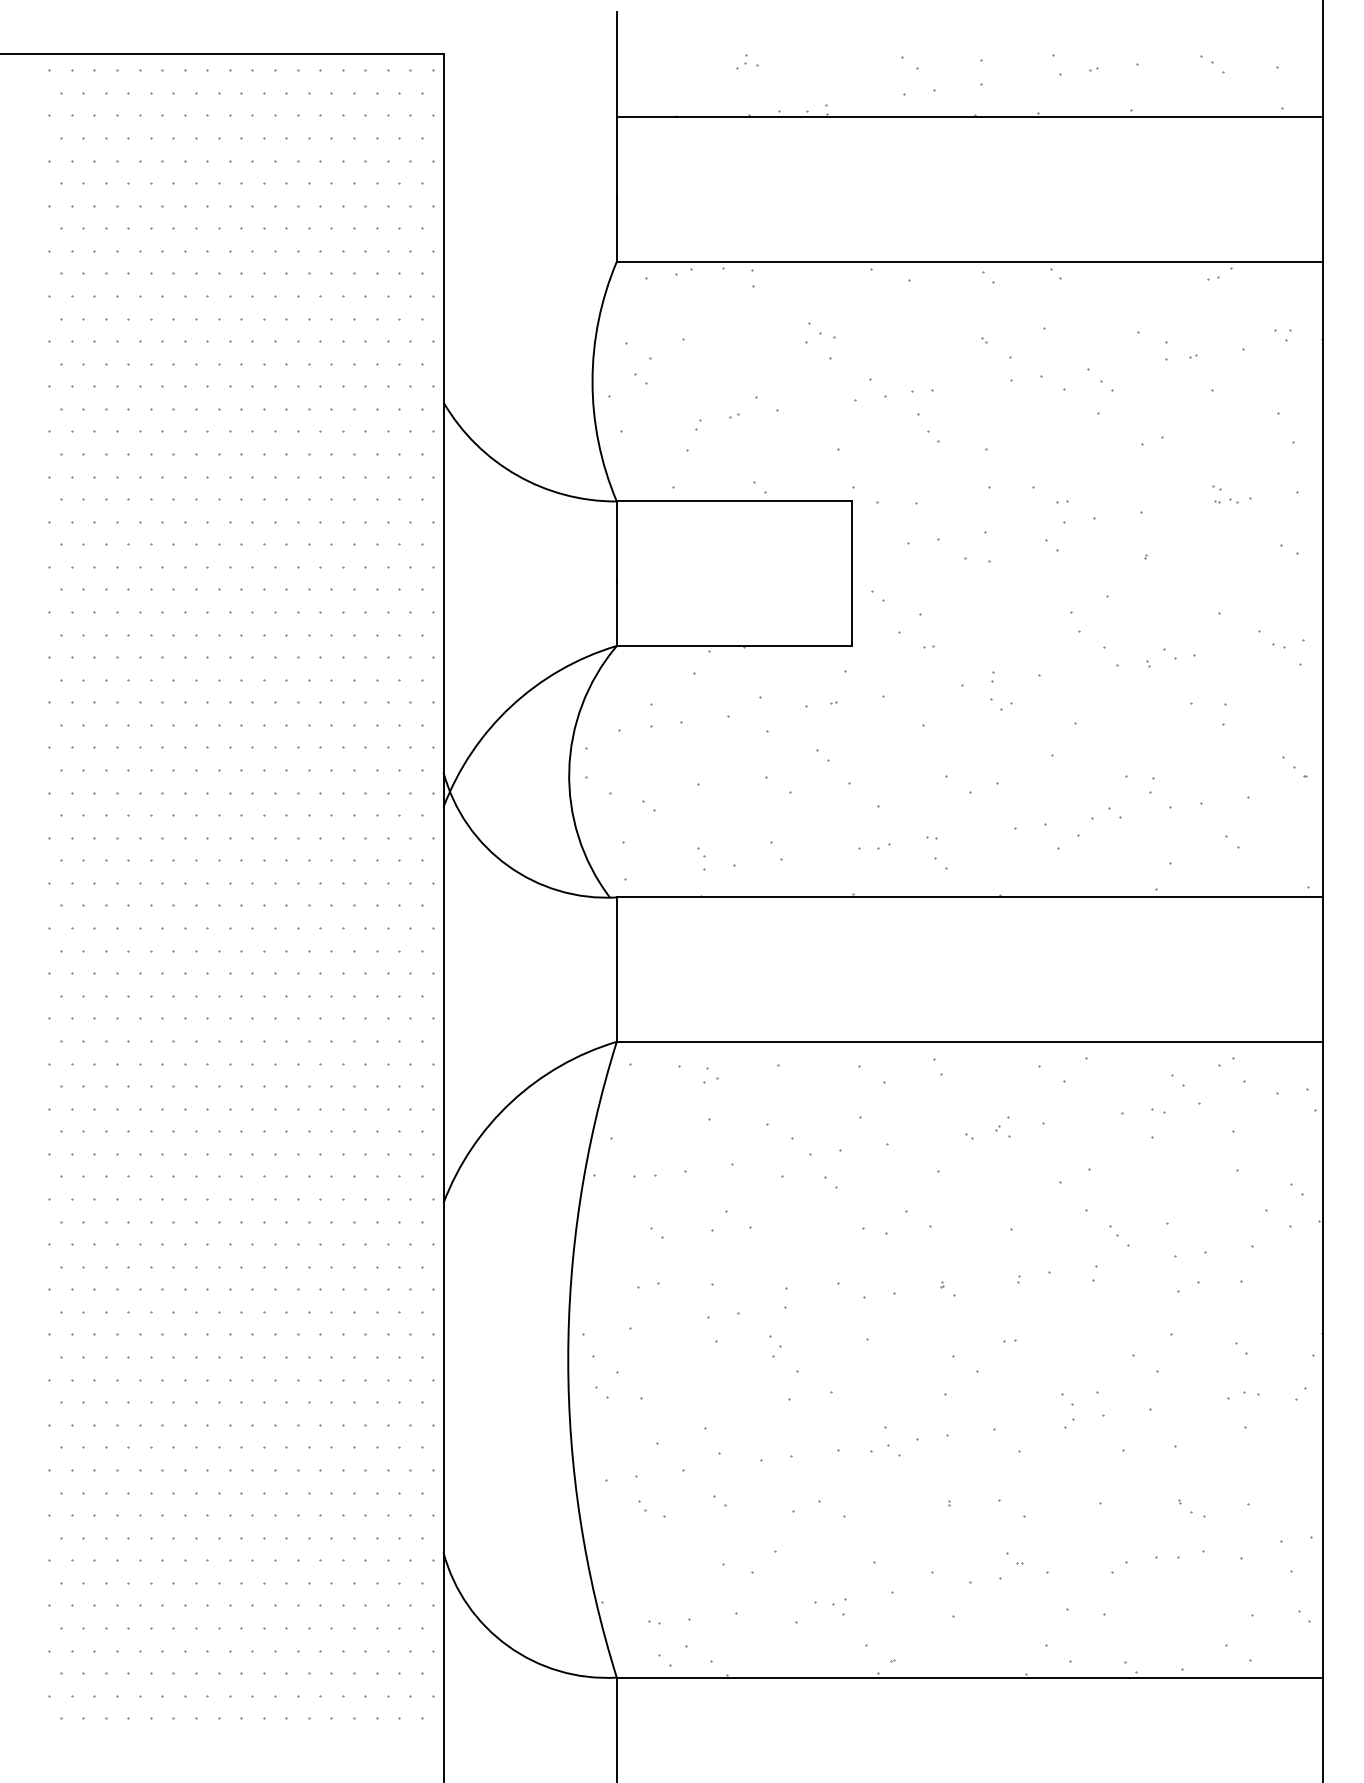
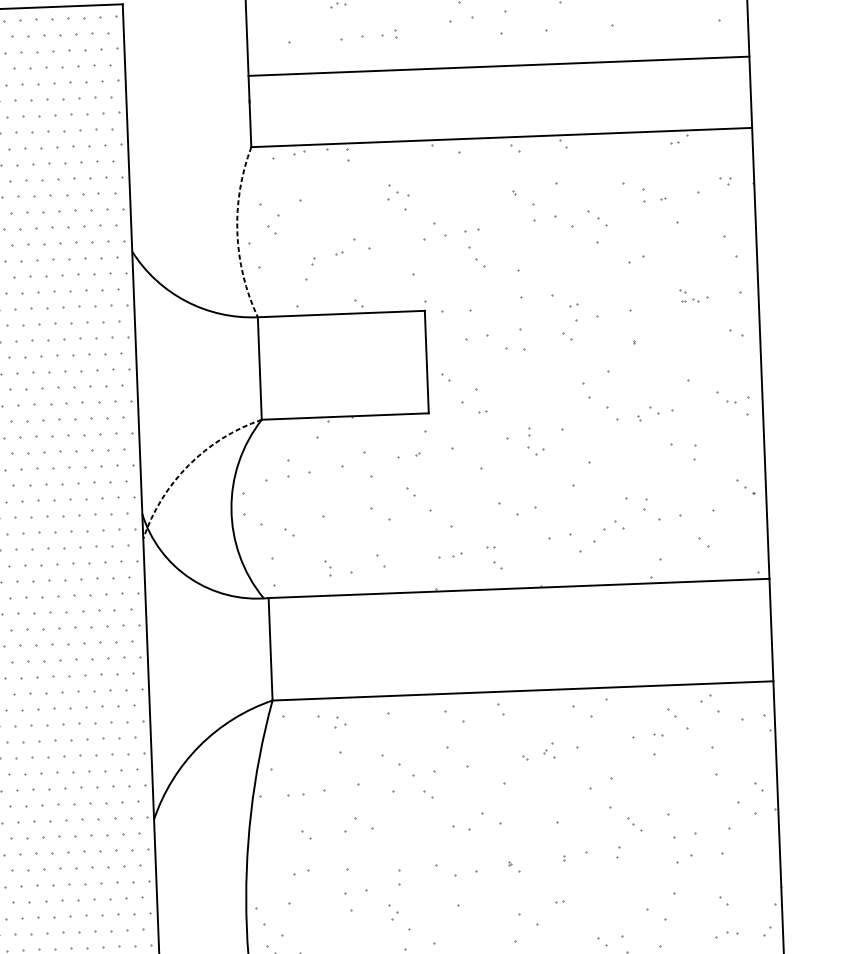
line: (969, 117) -> (498, 66), moved
arc: (592, 381) -> (237, 232), solid -> dashed
arc: (511, 706) -> (188, 465), solid -> dashed

